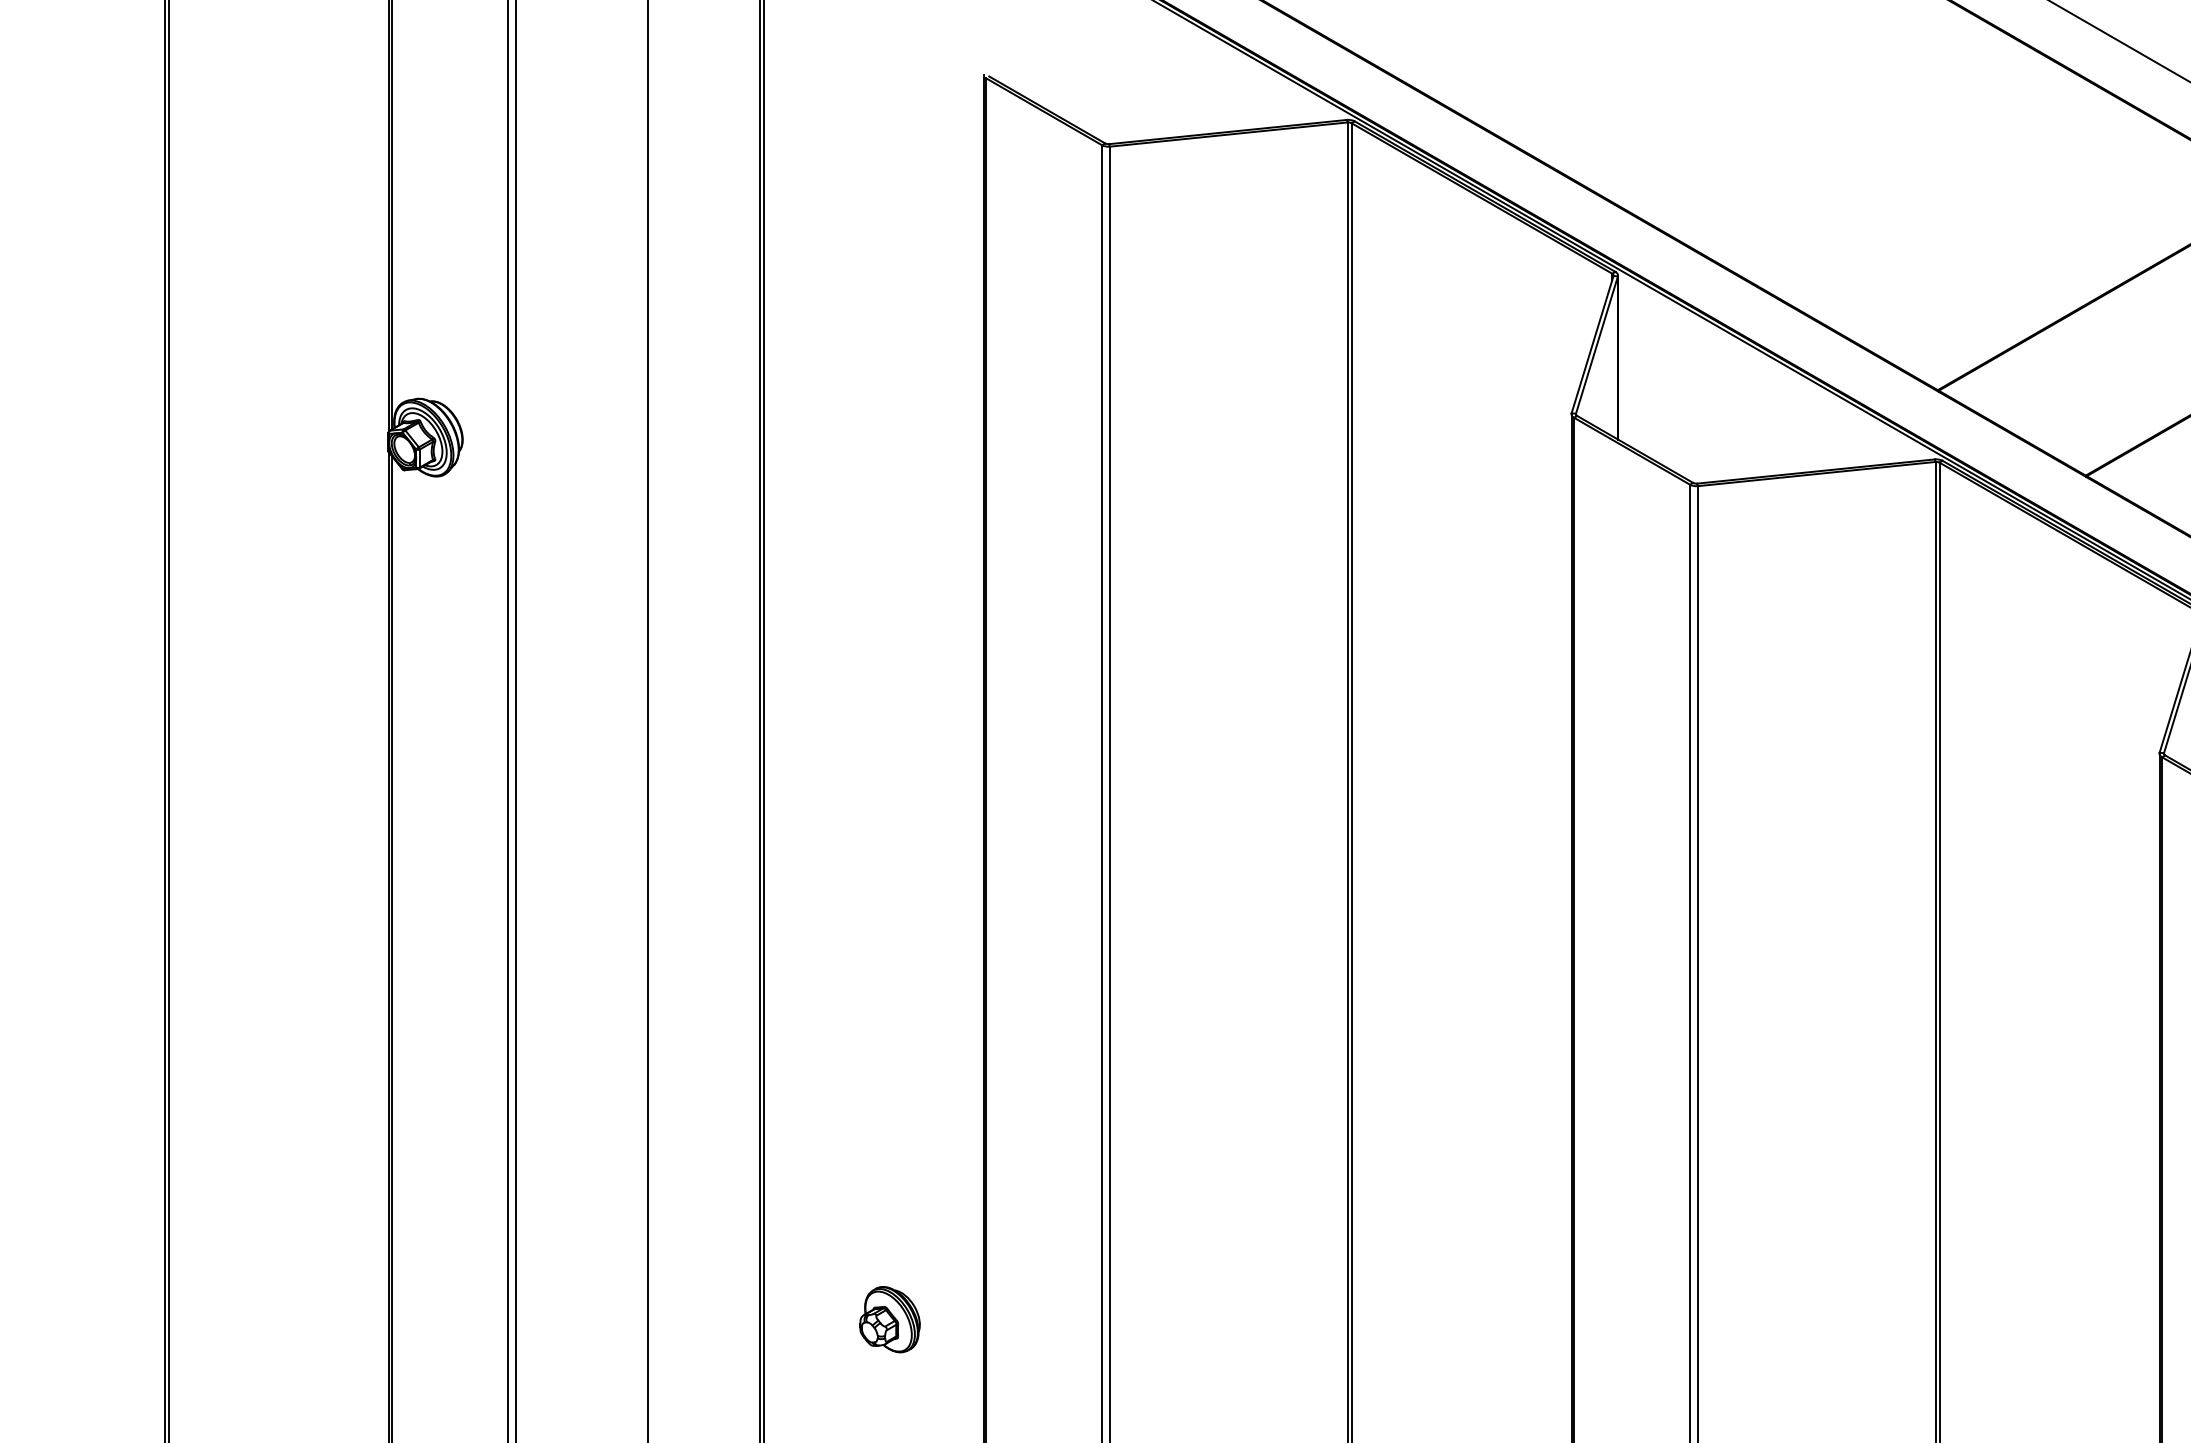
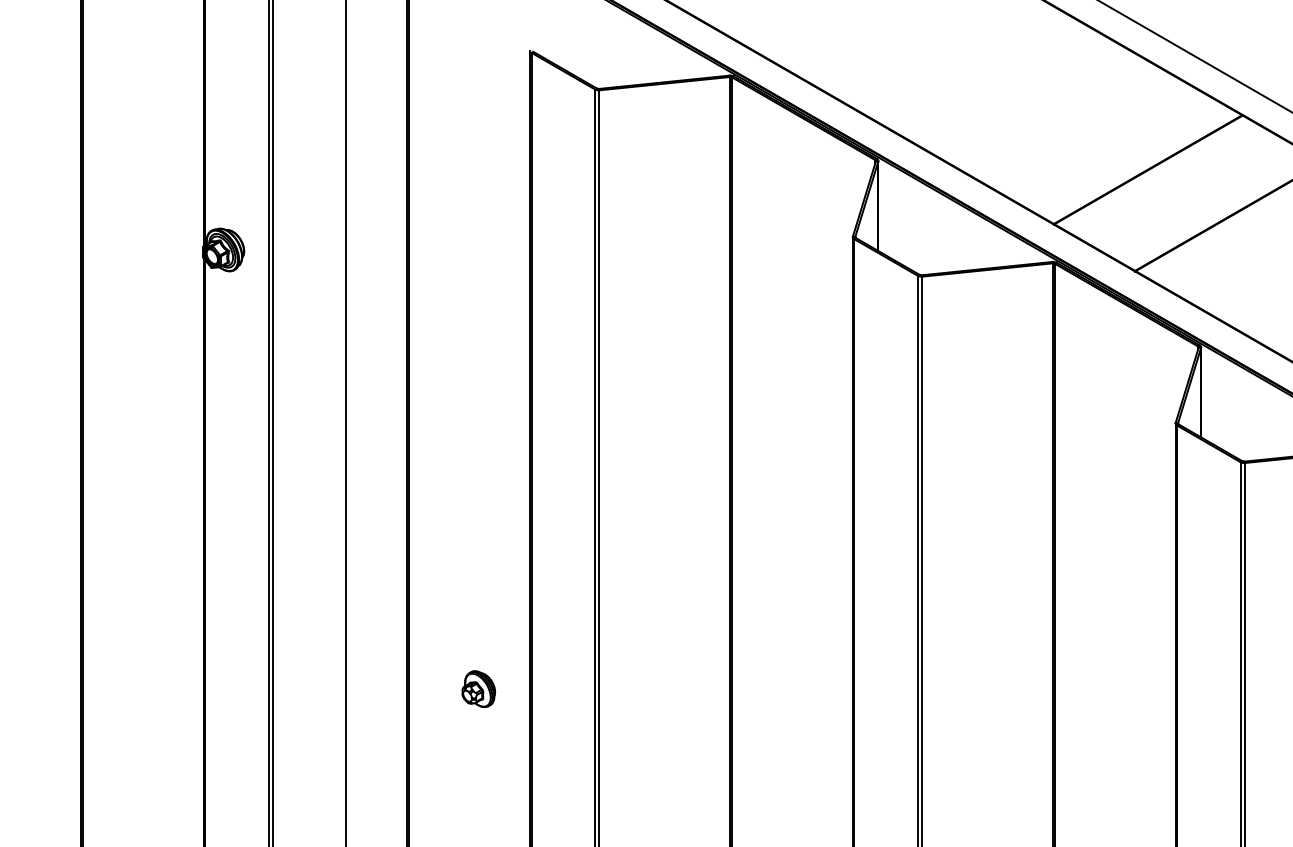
part: (889, 1320) -> (478, 689), moved

